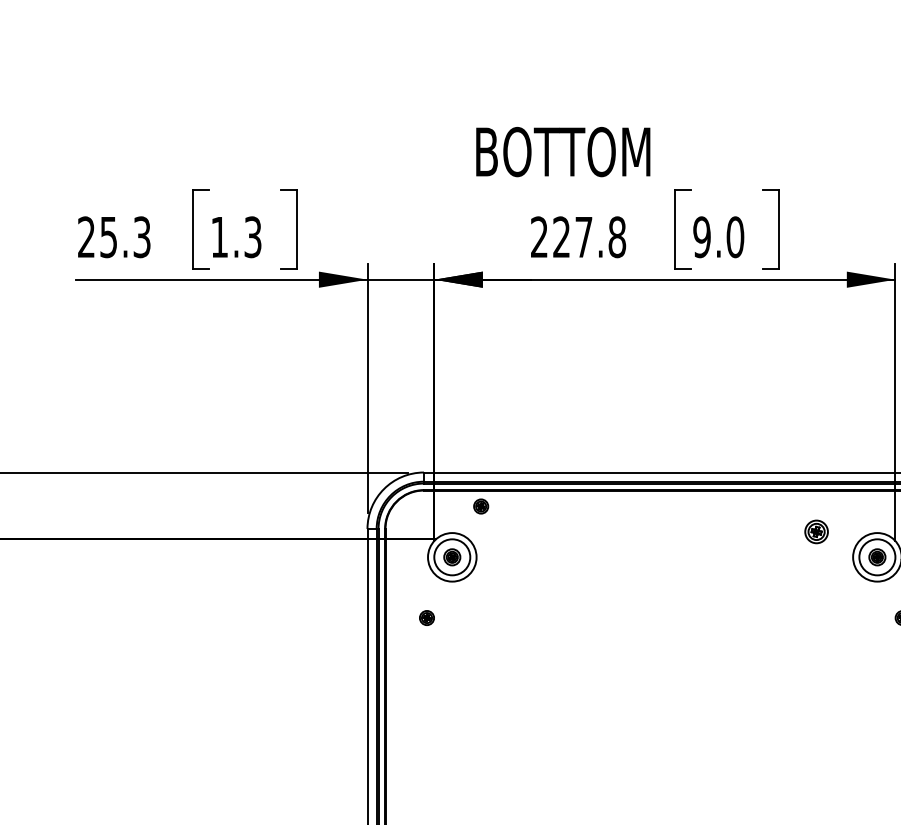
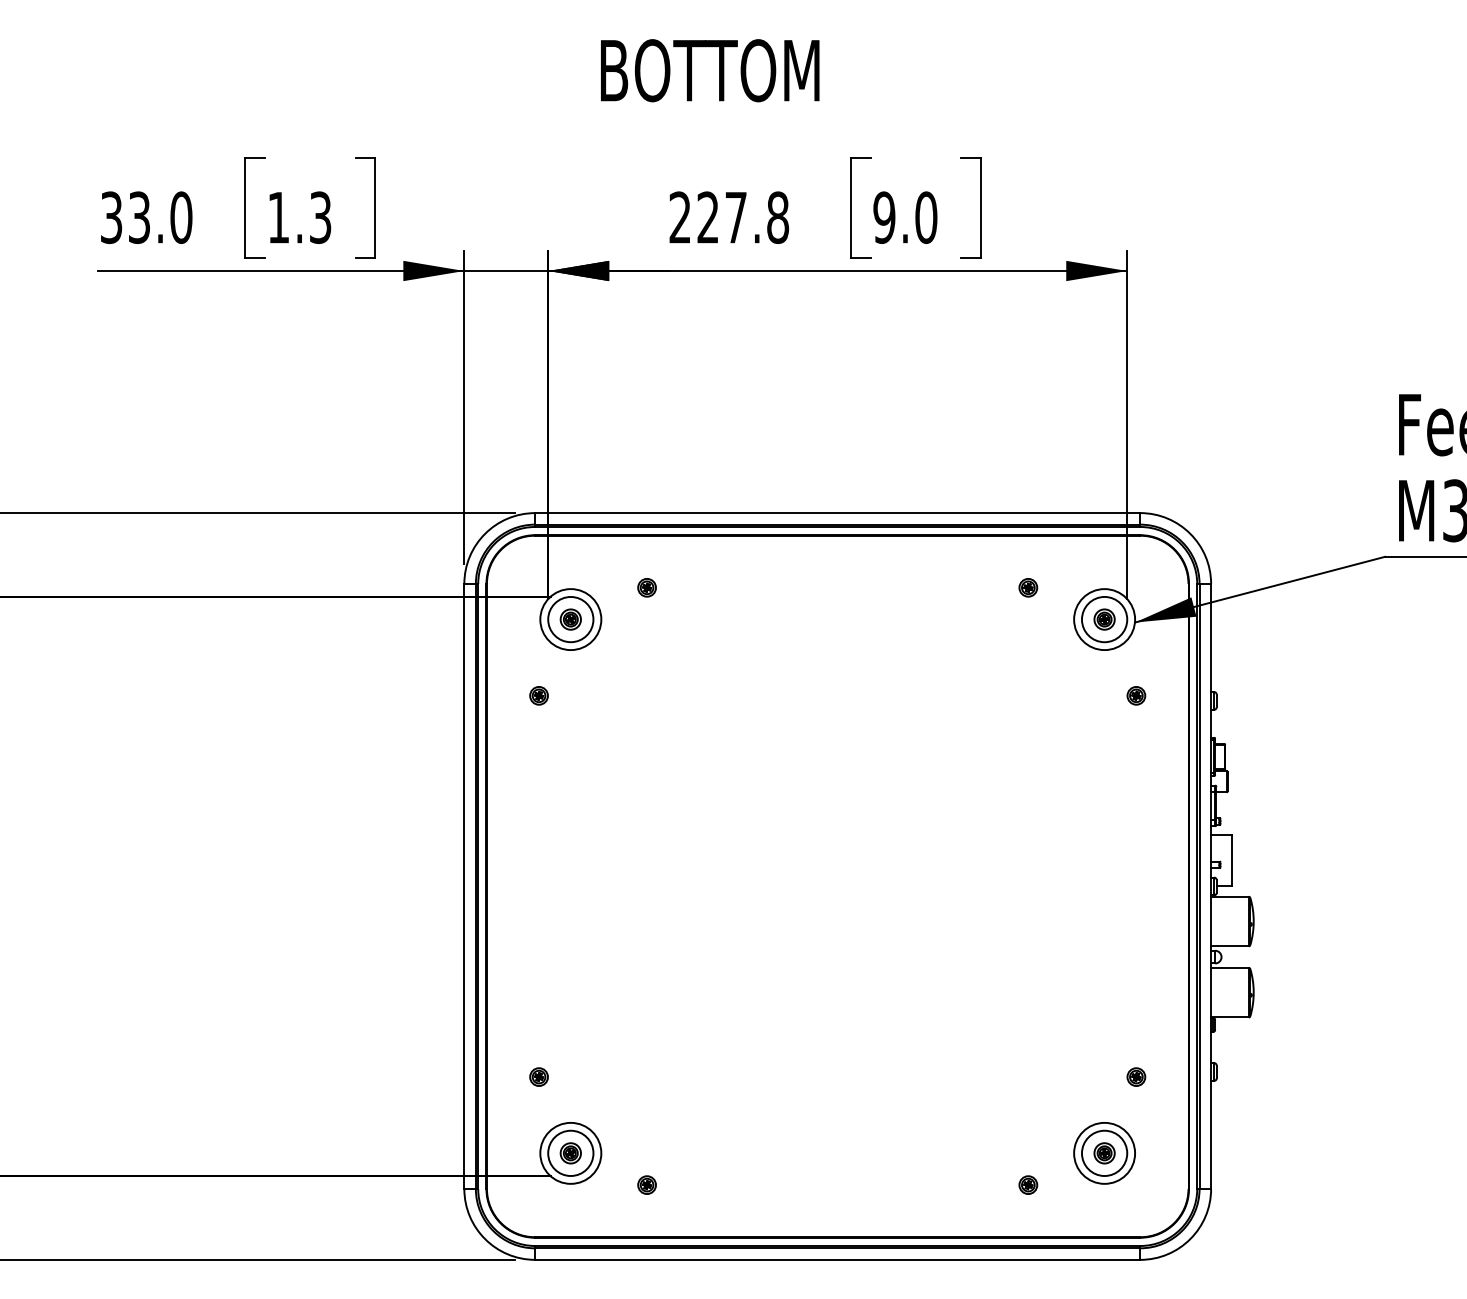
text: (563, 151) -> (710, 70), moved
text: (114, 237) -> (146, 217), 25.3 -> 33.0
part: (480, 506) -> (646, 587), moved
part: (816, 531) -> (1028, 587), size x0.62

